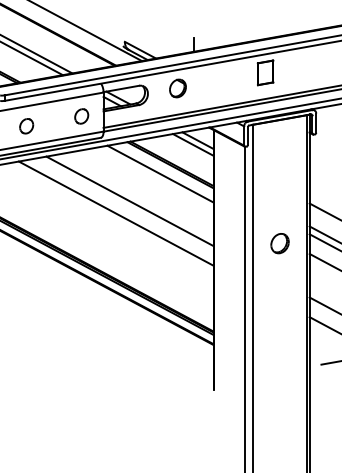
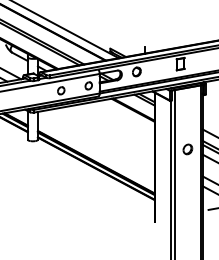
line: (159, 173) -> (127, 114), removed
line: (129, 201) -> (112, 128), removed
line: (115, 213) -> (105, 134), removed

